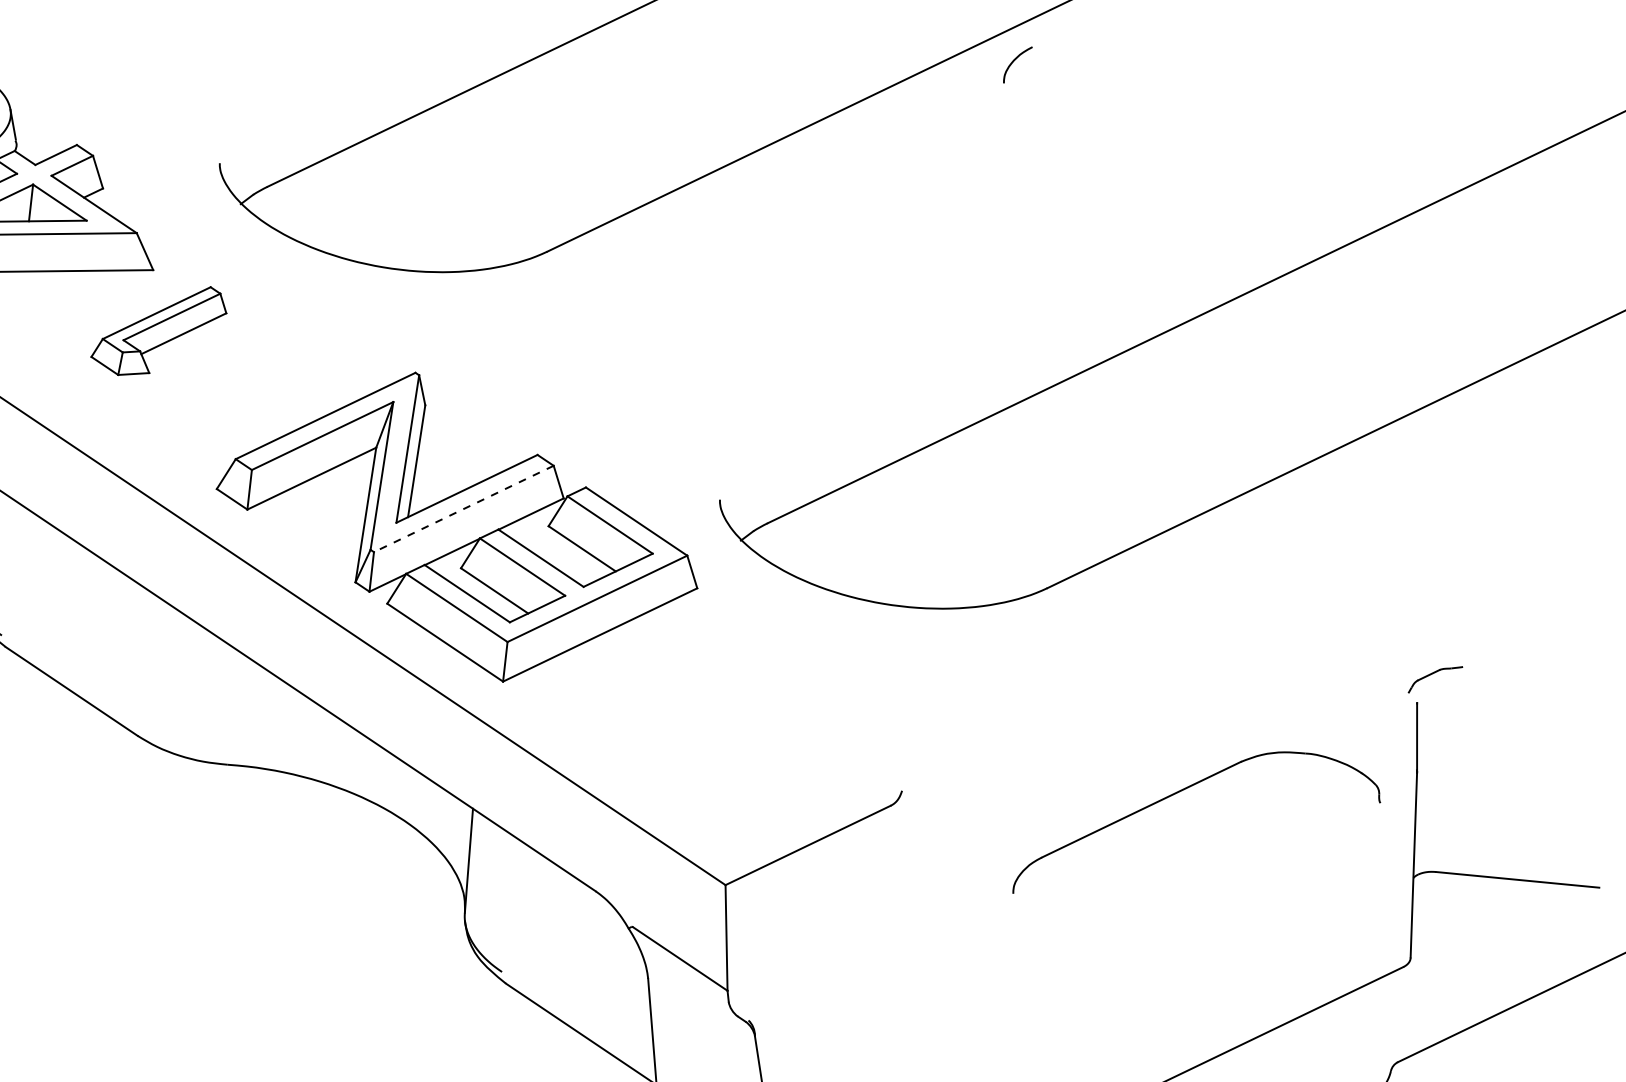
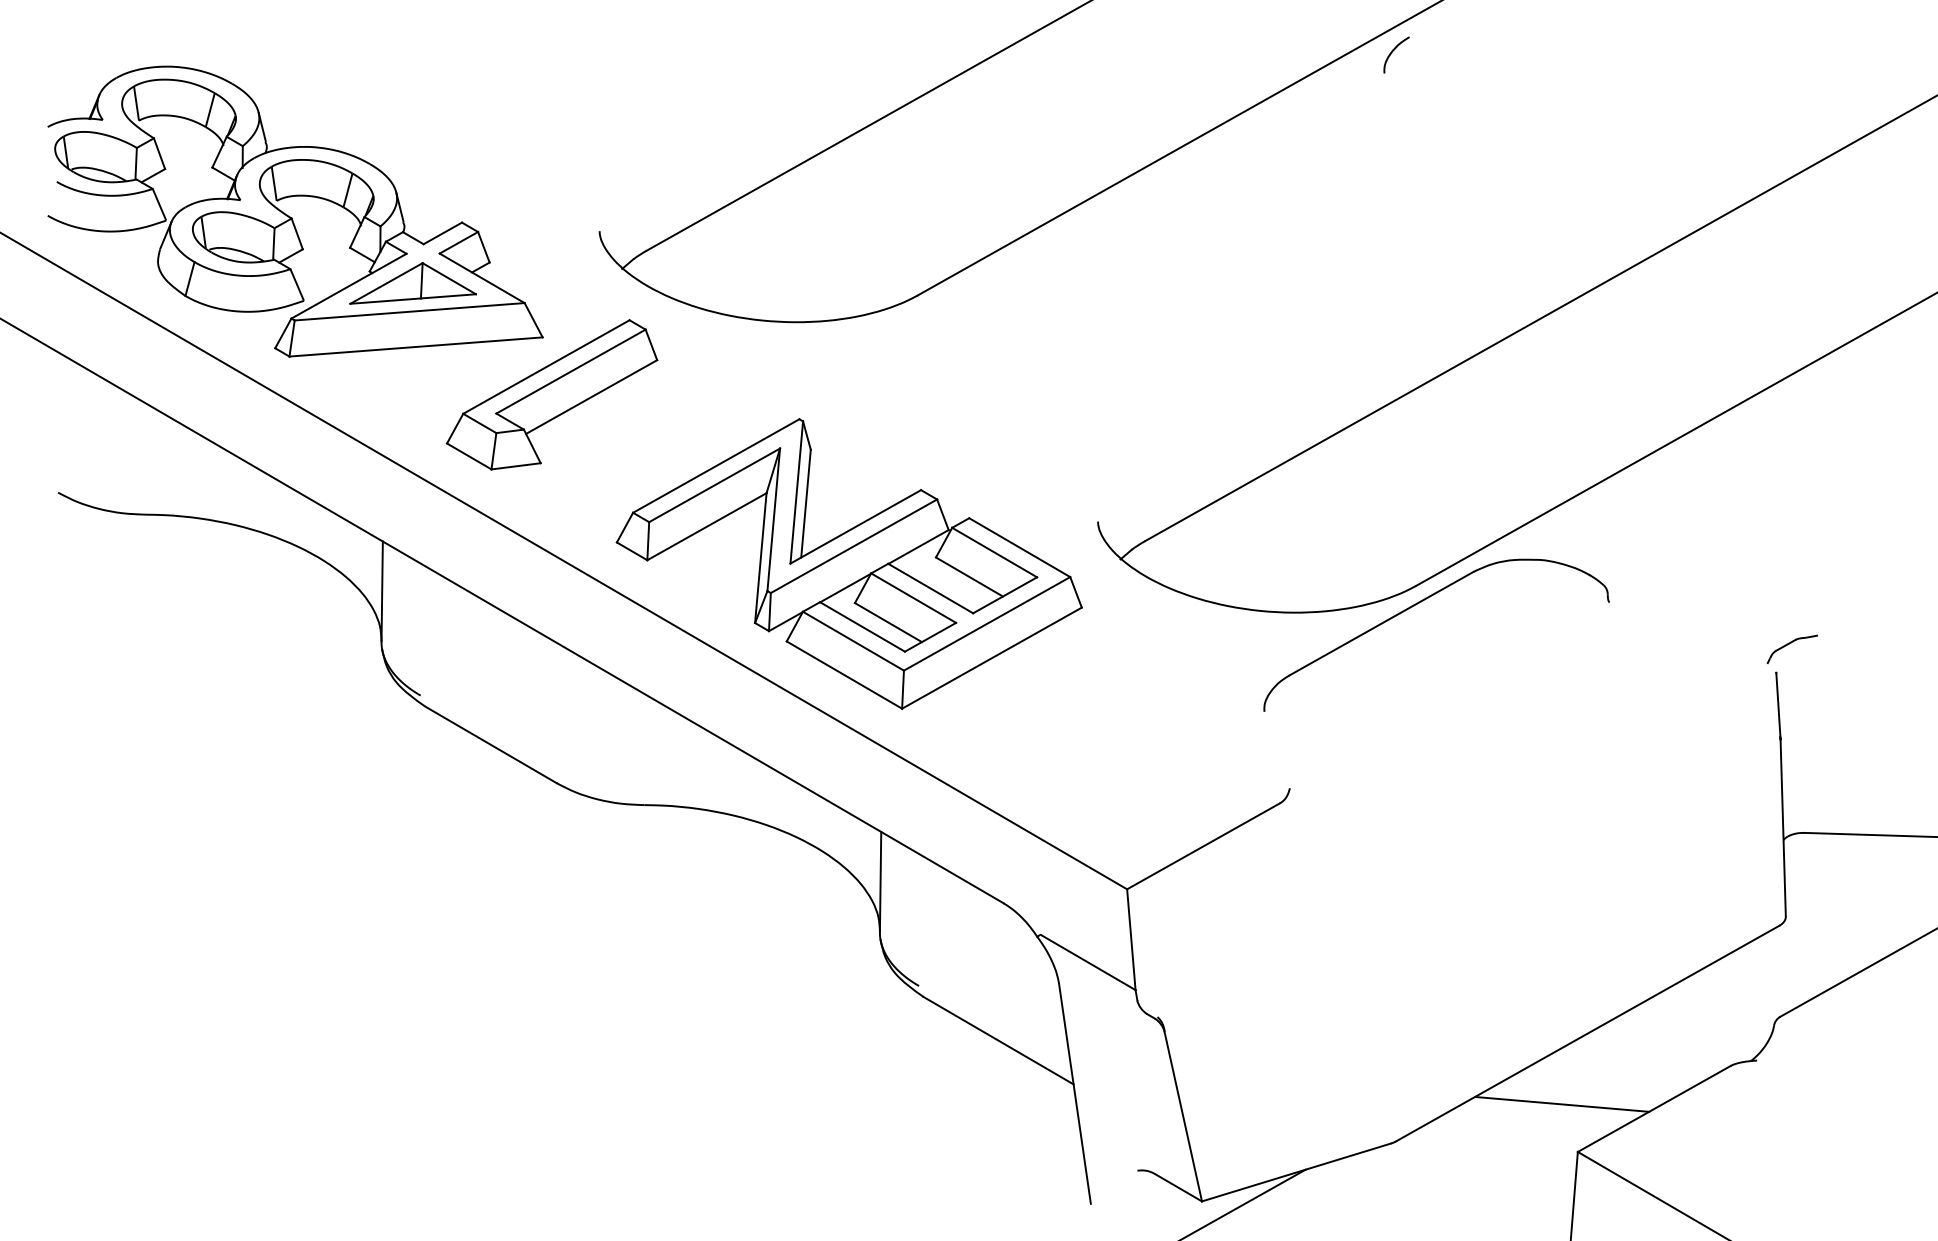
curve: (1014, 61) -> (1393, 51), moved
part: (158, 330) -> (551, 394), size x1.67
line: (463, 509) -> (853, 546), dashed -> solid
part: (1179, 793) -> (1416, 605), moved

